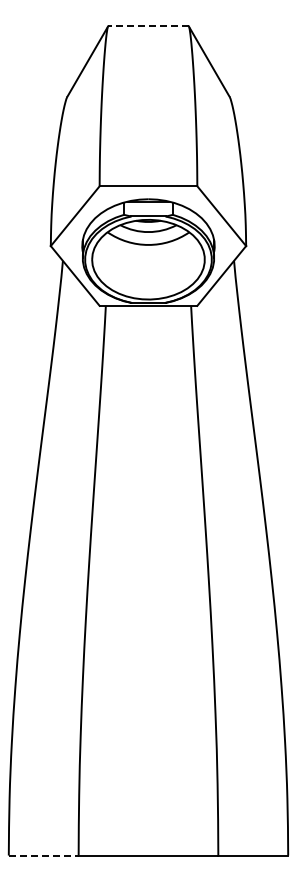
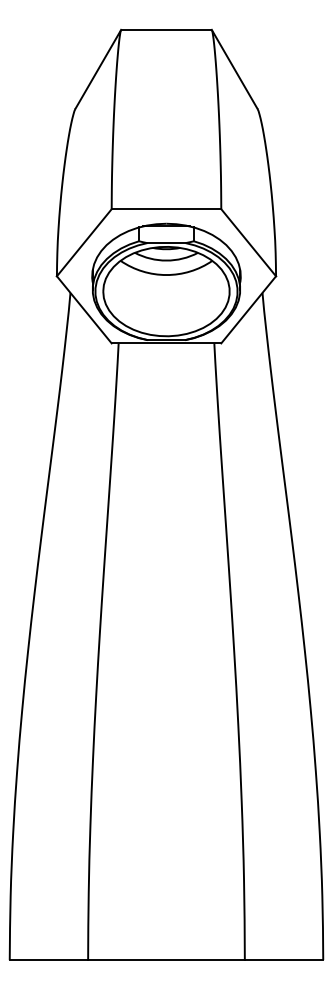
line: (148, 26) -> (166, 29), dashed -> solid
line: (43, 855) -> (48, 960), dashed -> solid

